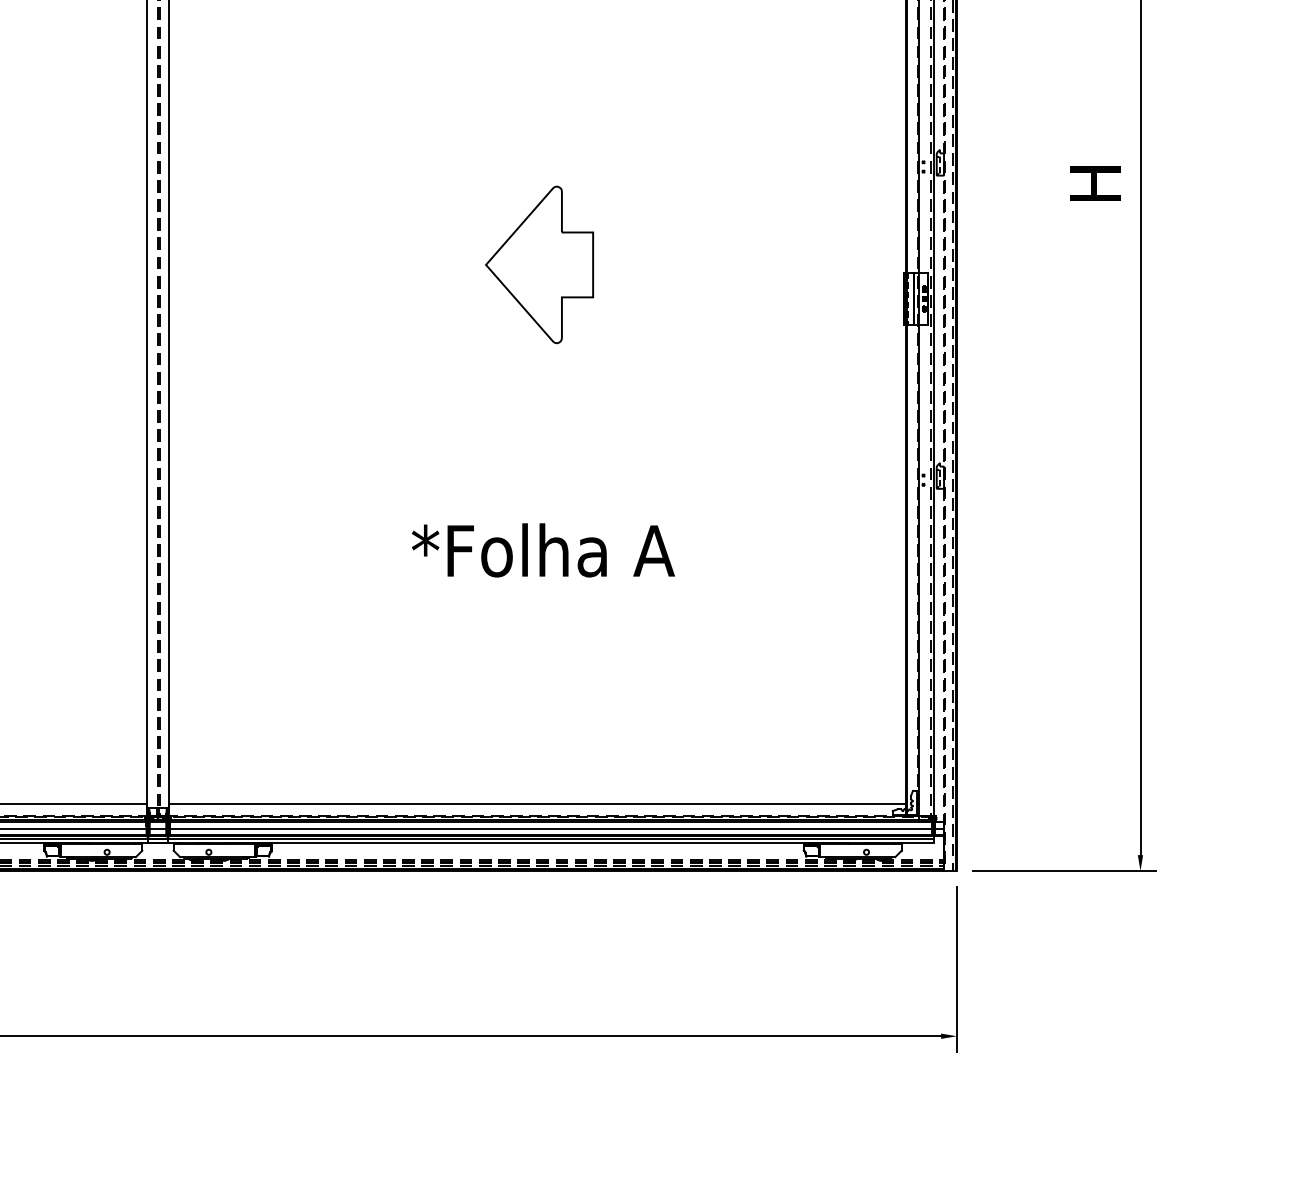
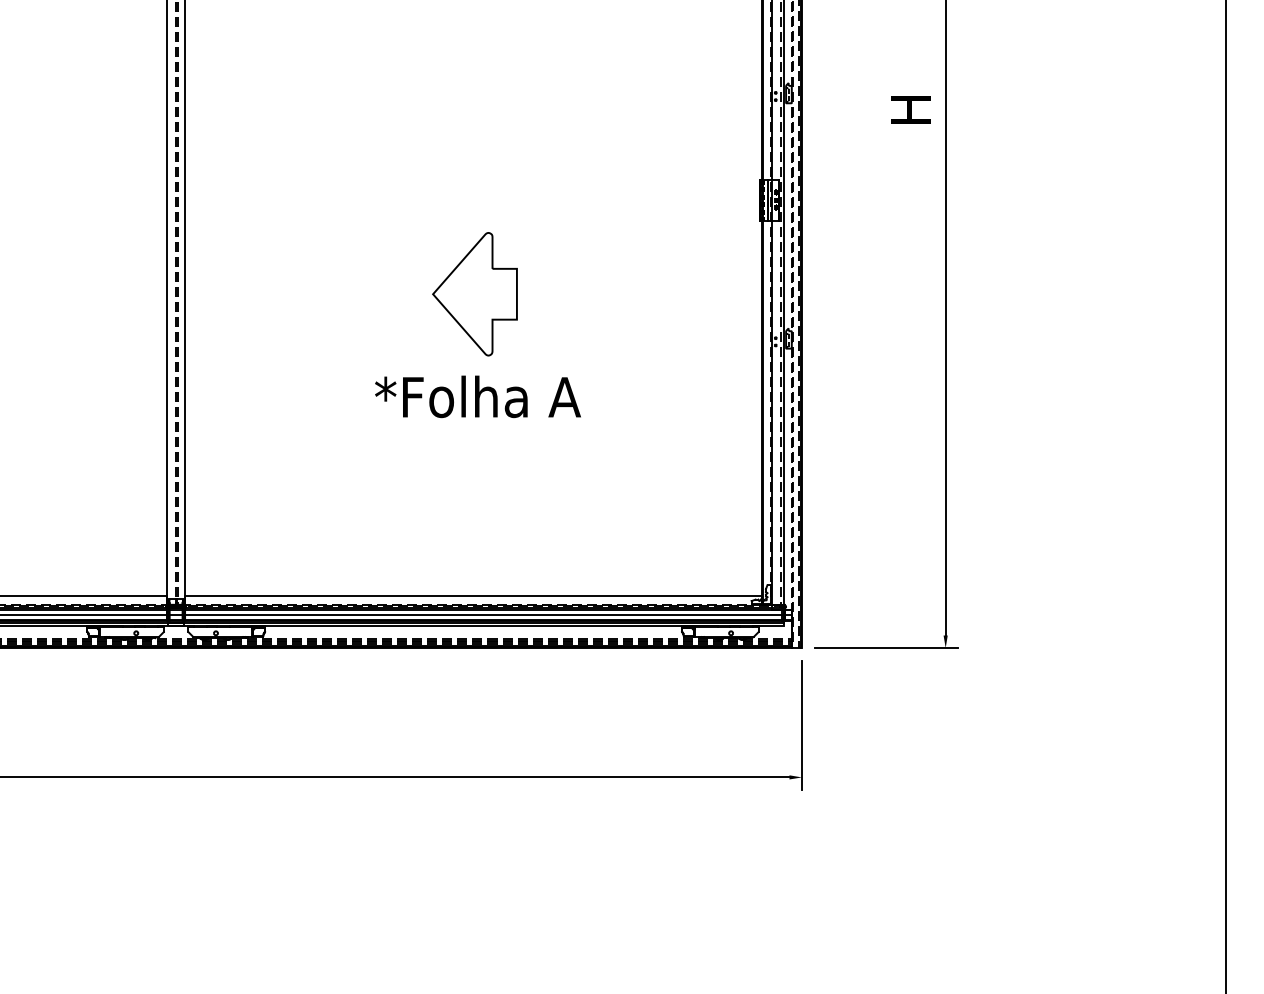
part: (538, 265) -> (474, 294), moved

